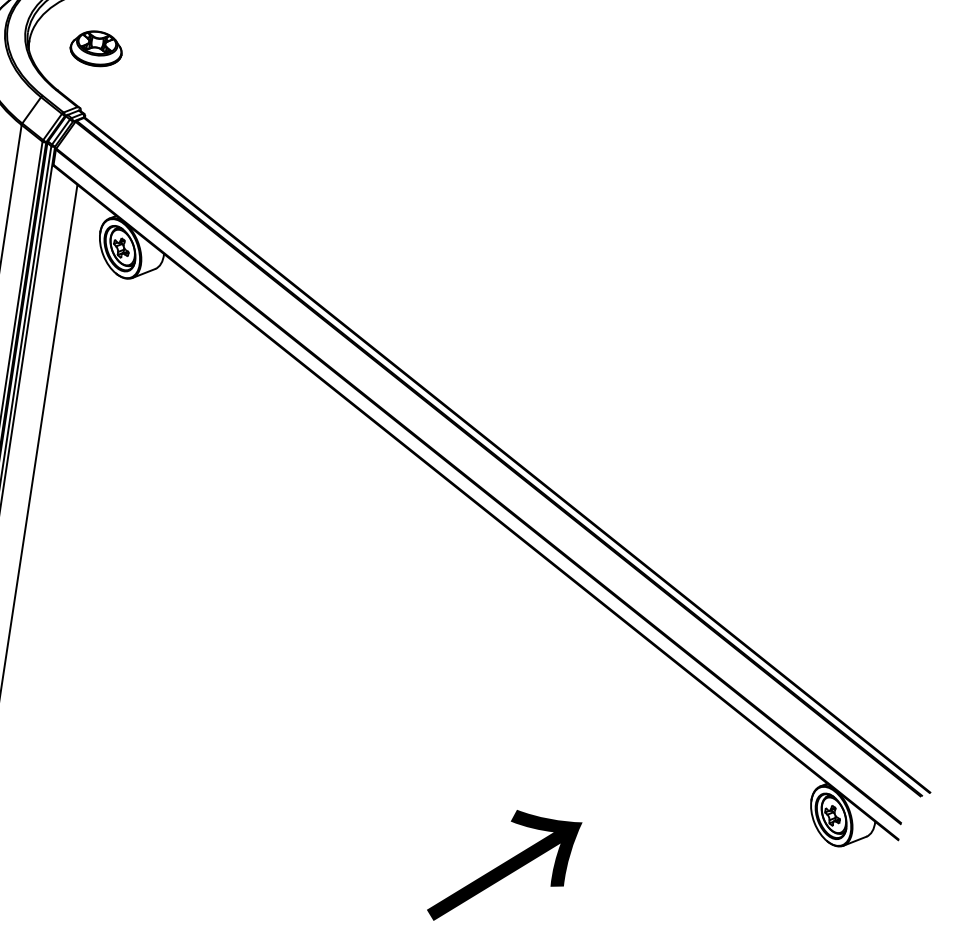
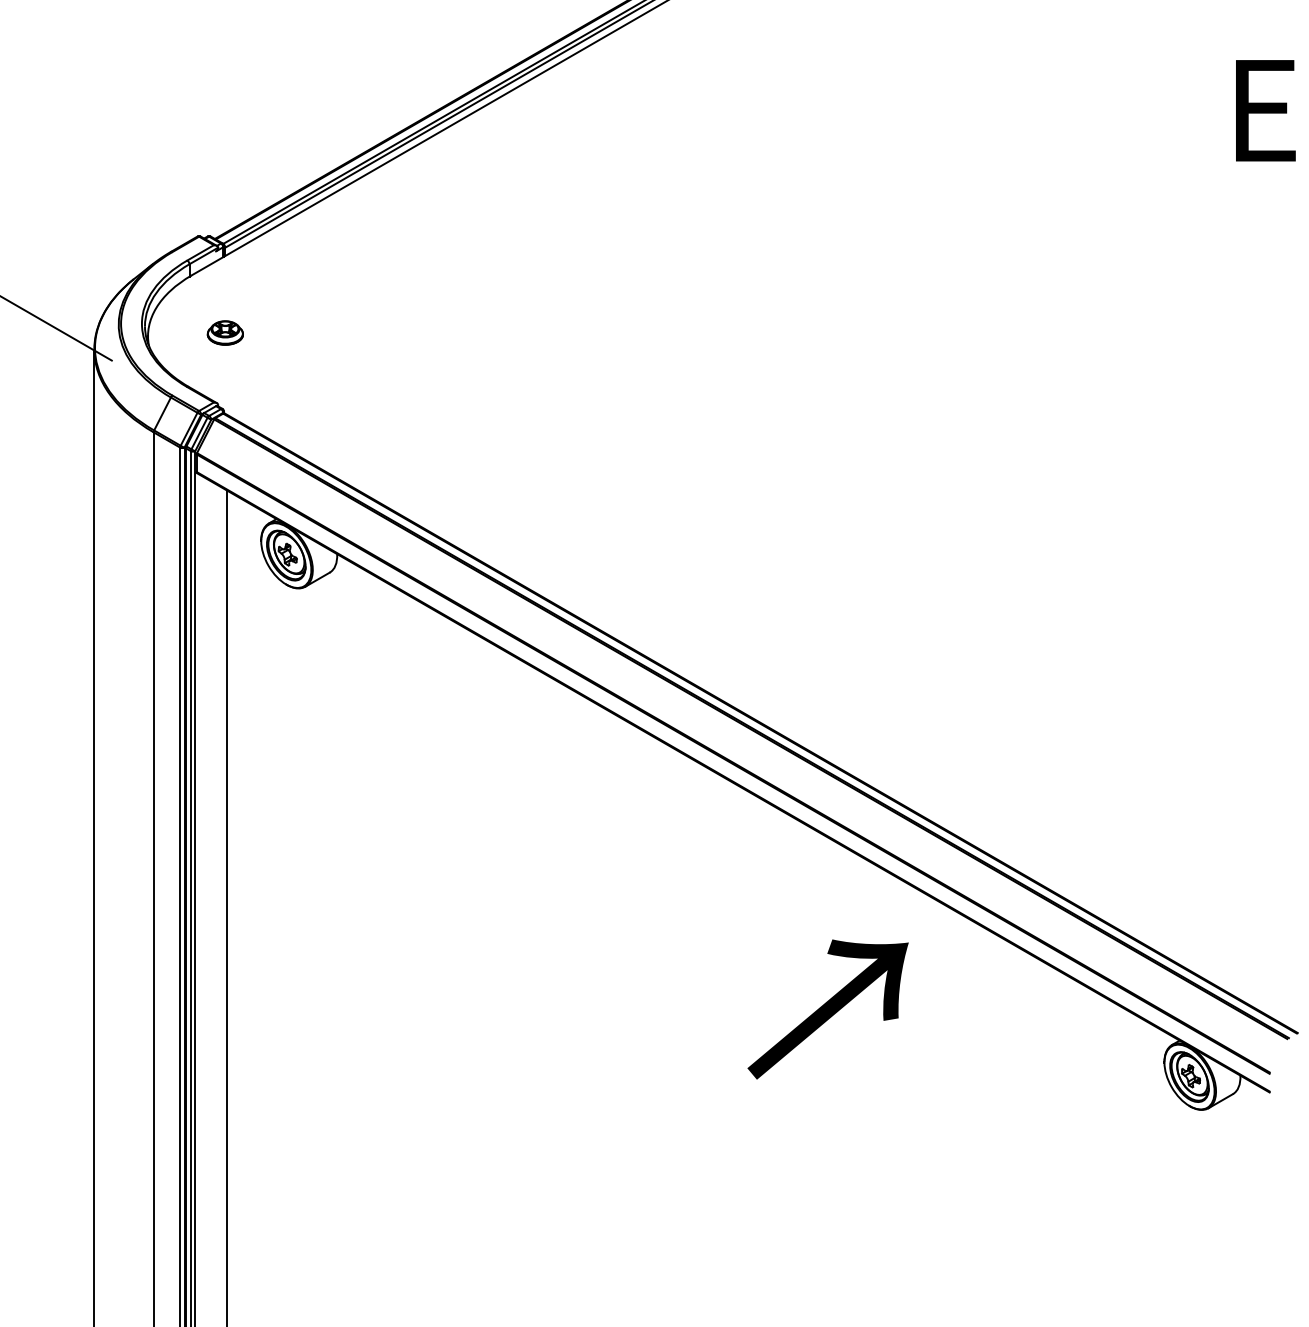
part: (96, 48) -> (225, 332), size x0.6
text: (503, 869) -> (827, 1009), moved

